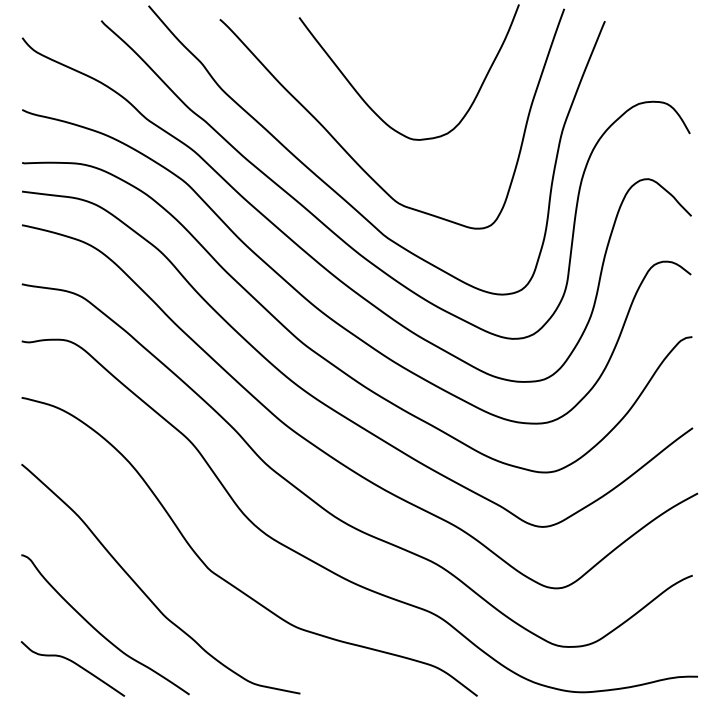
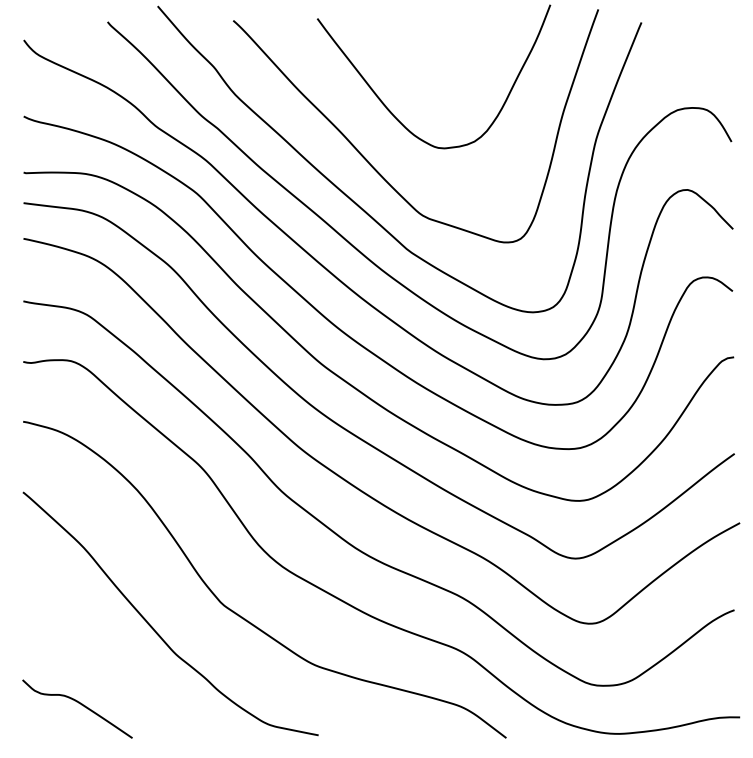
curve: (98, 630) -> (104, 668), removed

